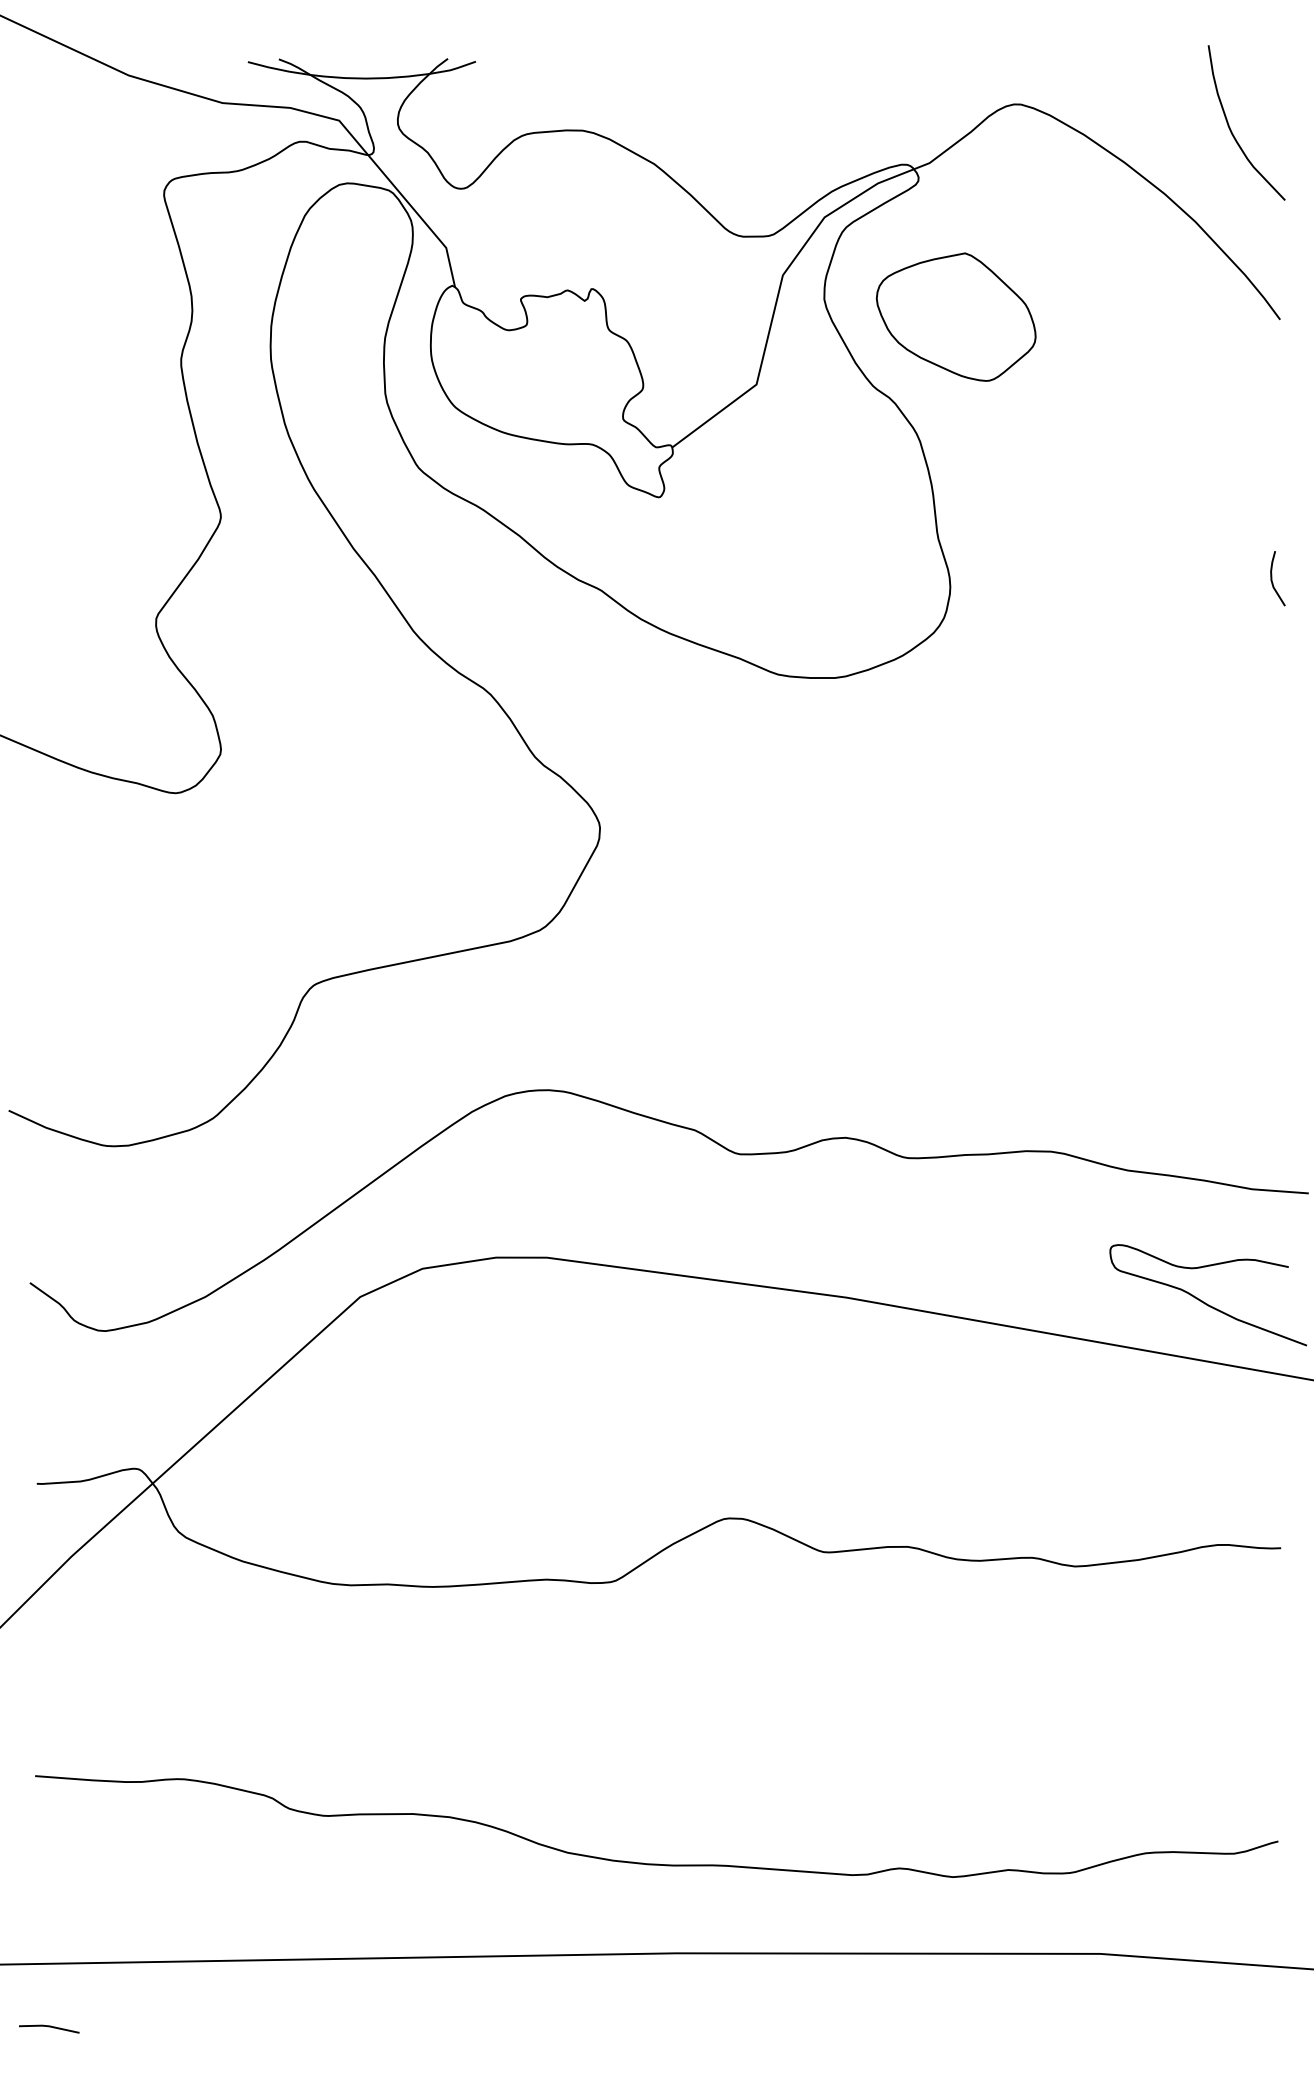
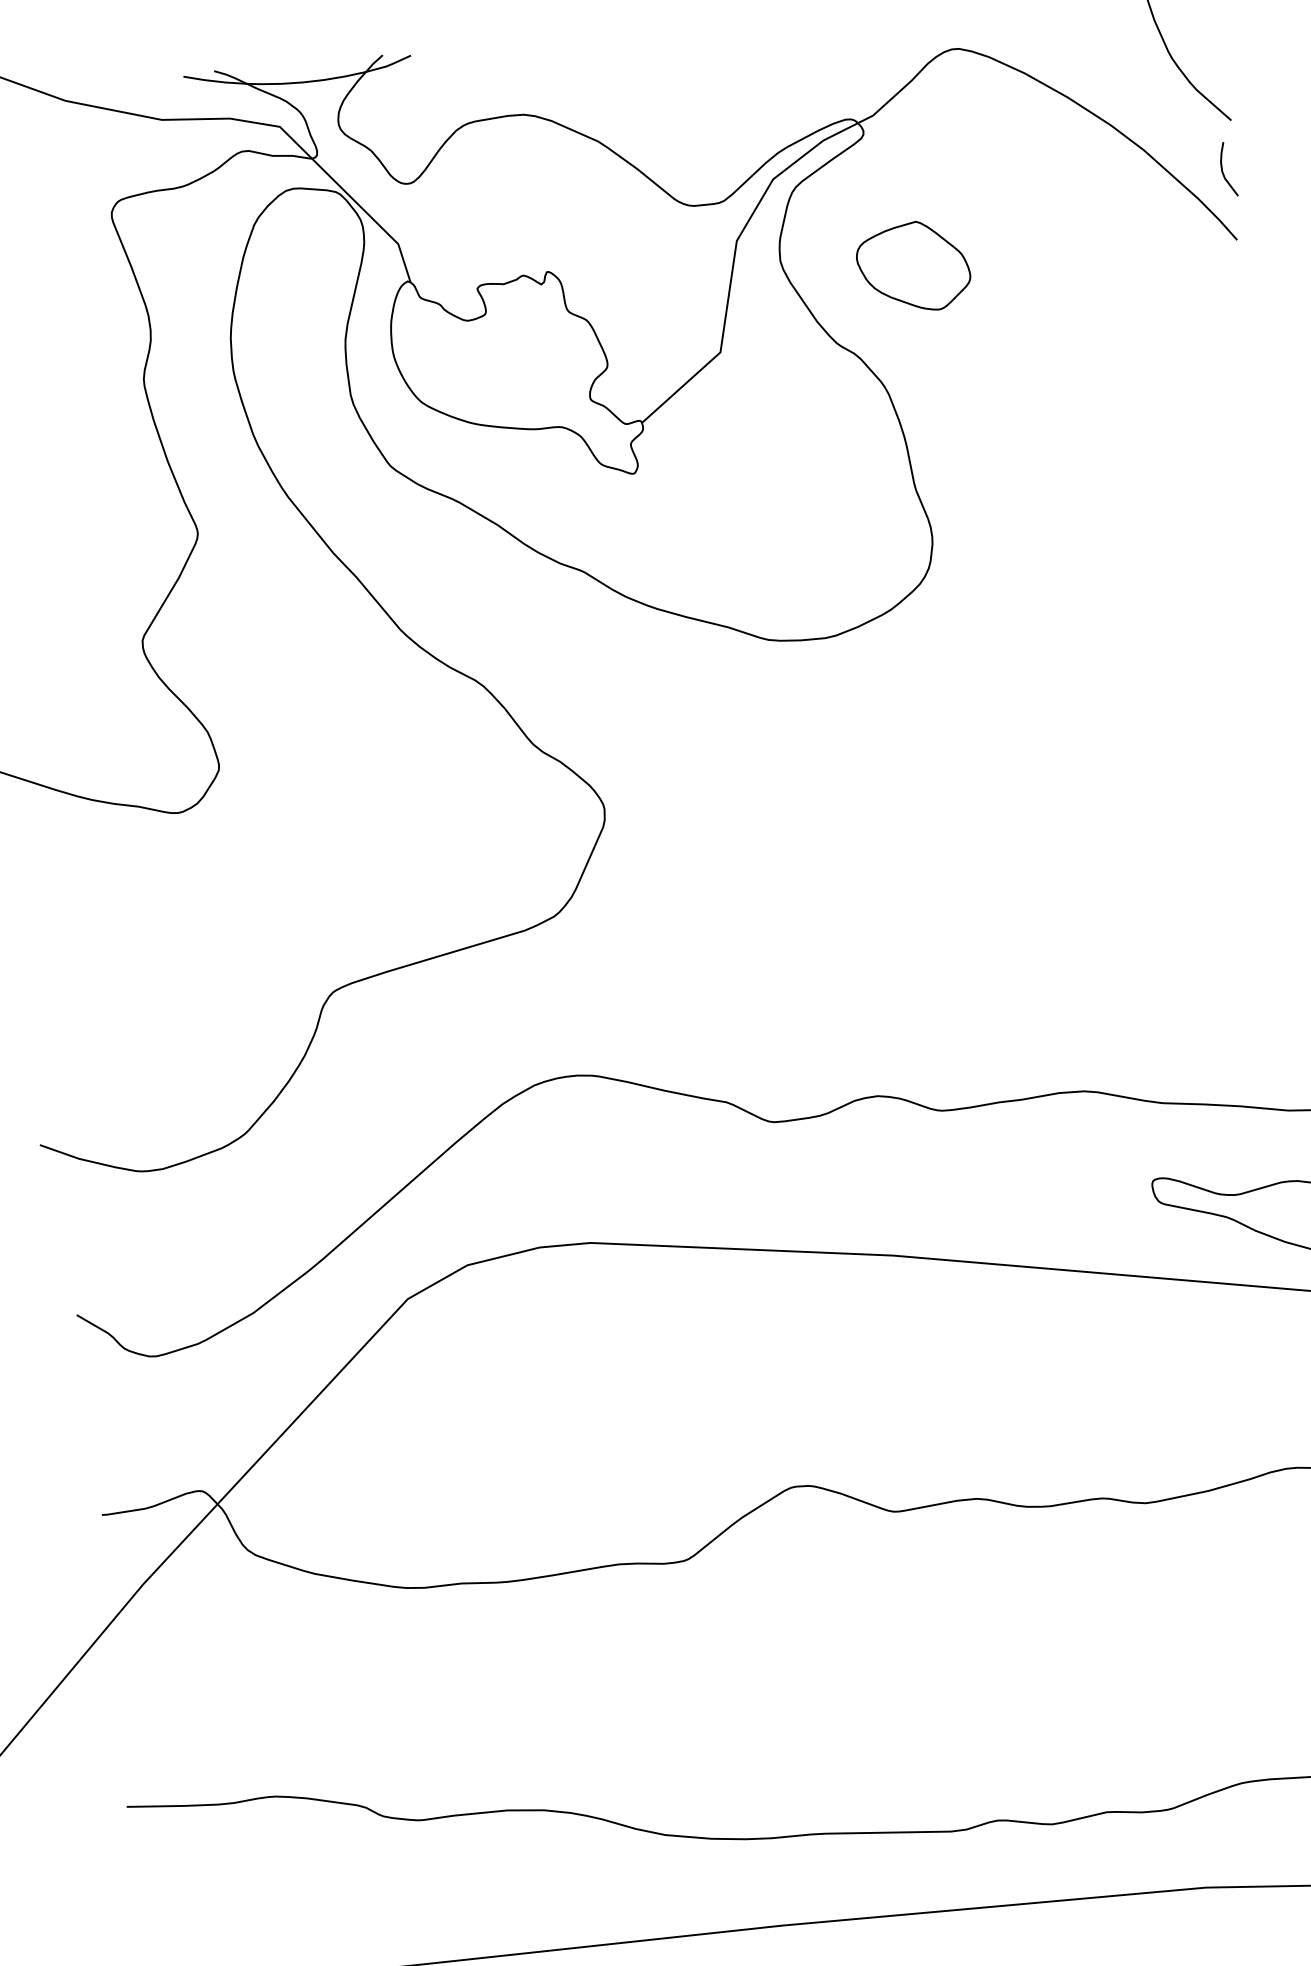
part: (955, 316) -> (912, 266), size x0.7
curve: (1272, 578) -> (1223, 169), moved

